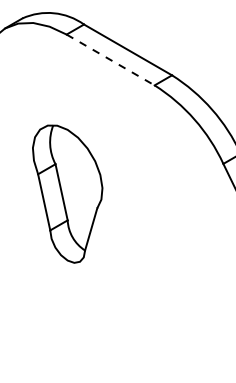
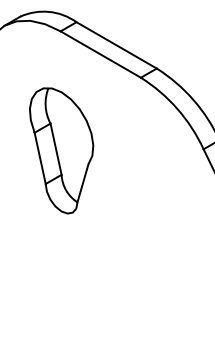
line: (111, 59) -> (101, 54), dashed -> solid
part: (67, 193) -> (61, 150), moved

